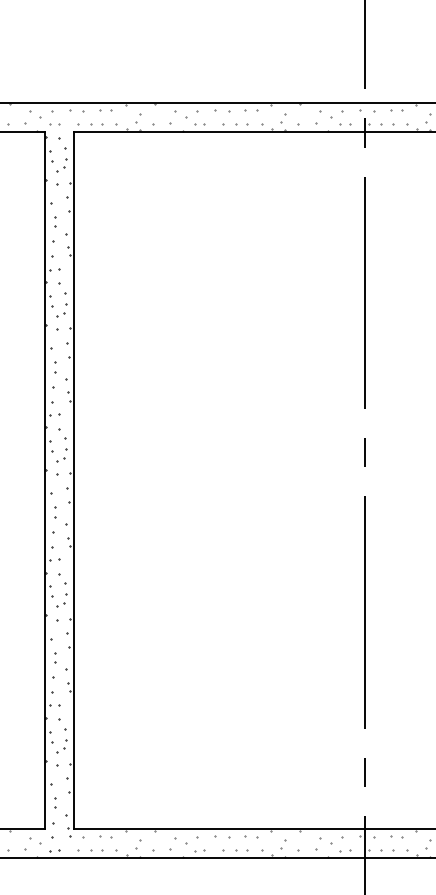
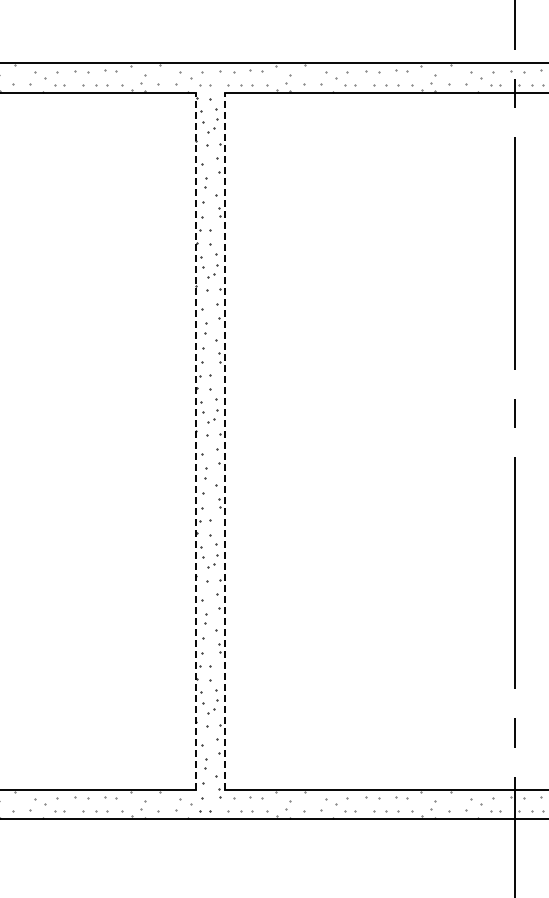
line: (45, 480) -> (195, 441), solid -> dashed
line: (74, 480) -> (224, 441), solid -> dashed

